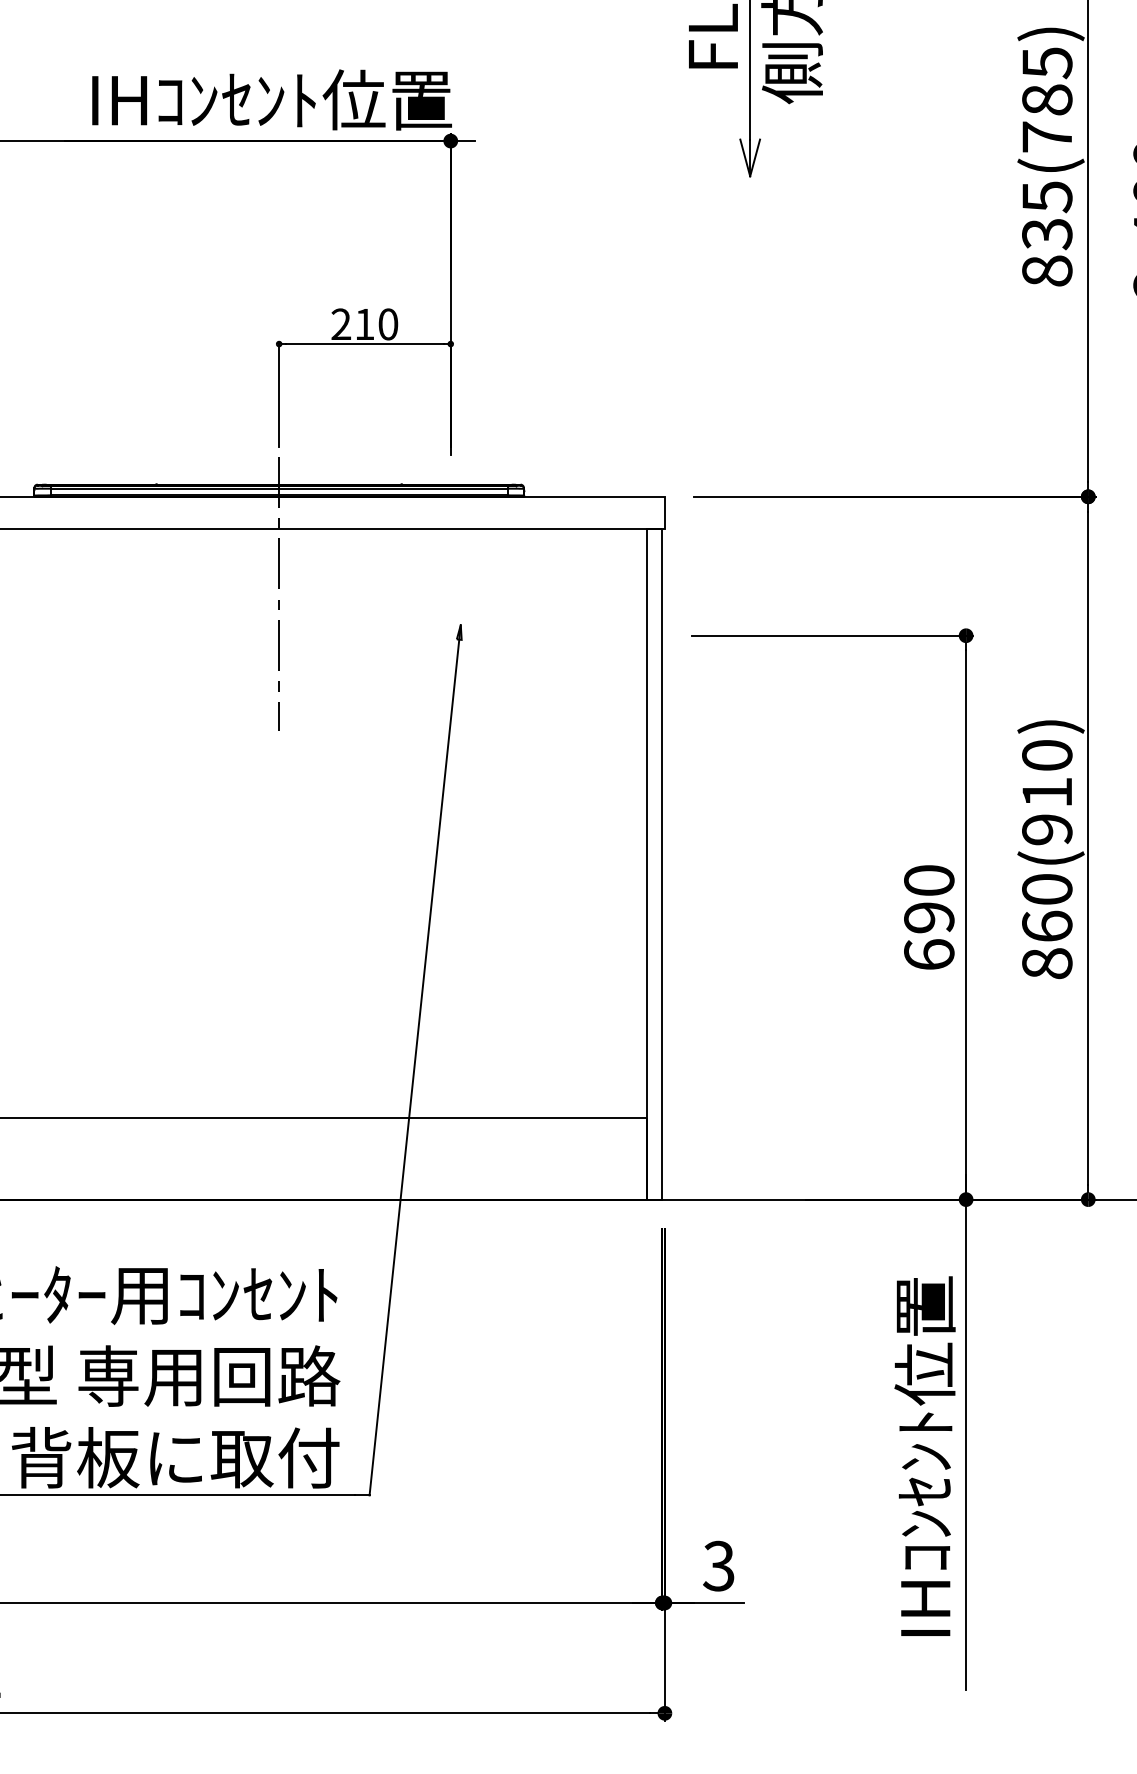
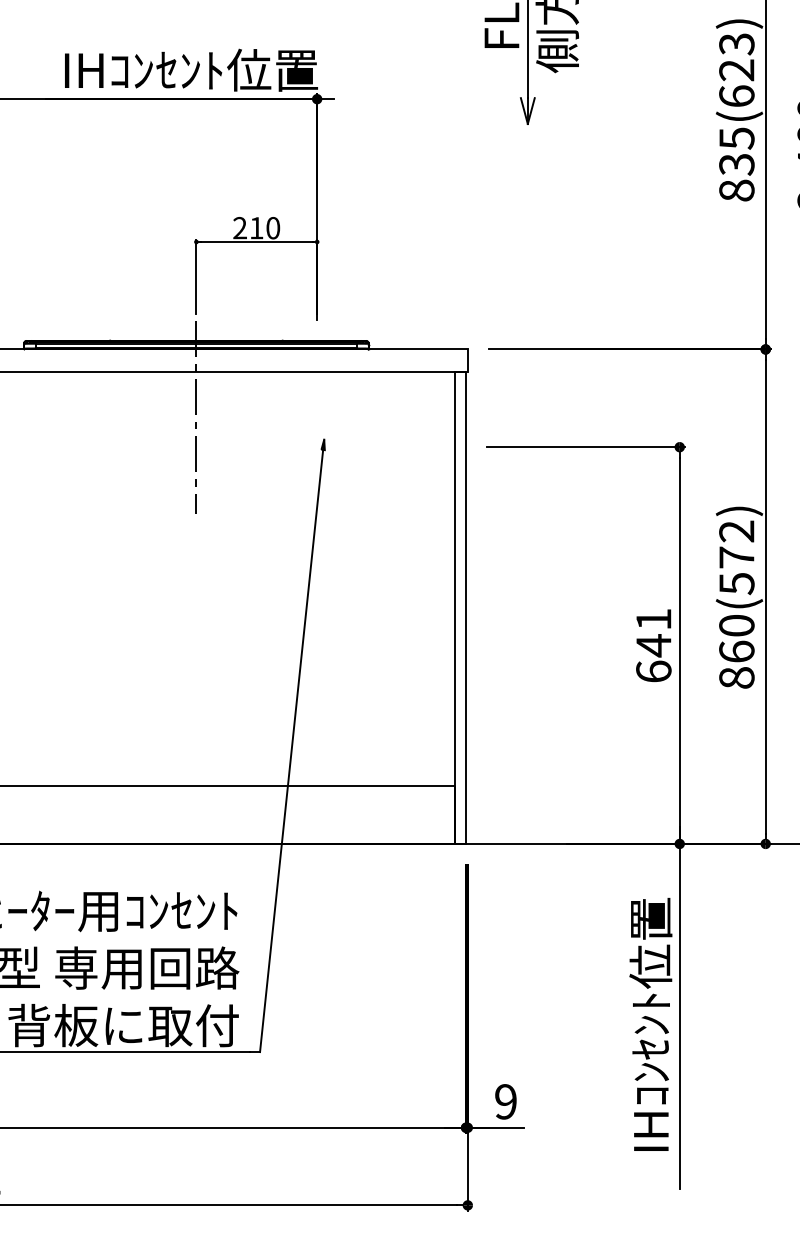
text: (1046, 100) -> (736, 70), 835(785) -> 835(623)
text: (1046, 792) -> (736, 557), 860(910) -> 860(572)
text: (928, 899) -> (653, 632), 690 -> 641
text: (718, 1565) -> (505, 1101), 3 -> 9

